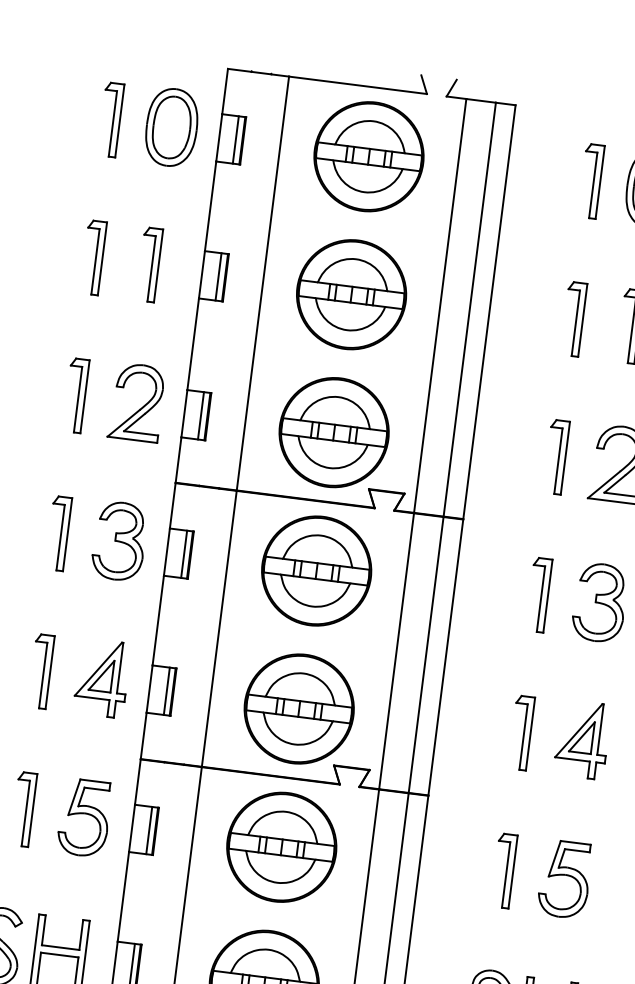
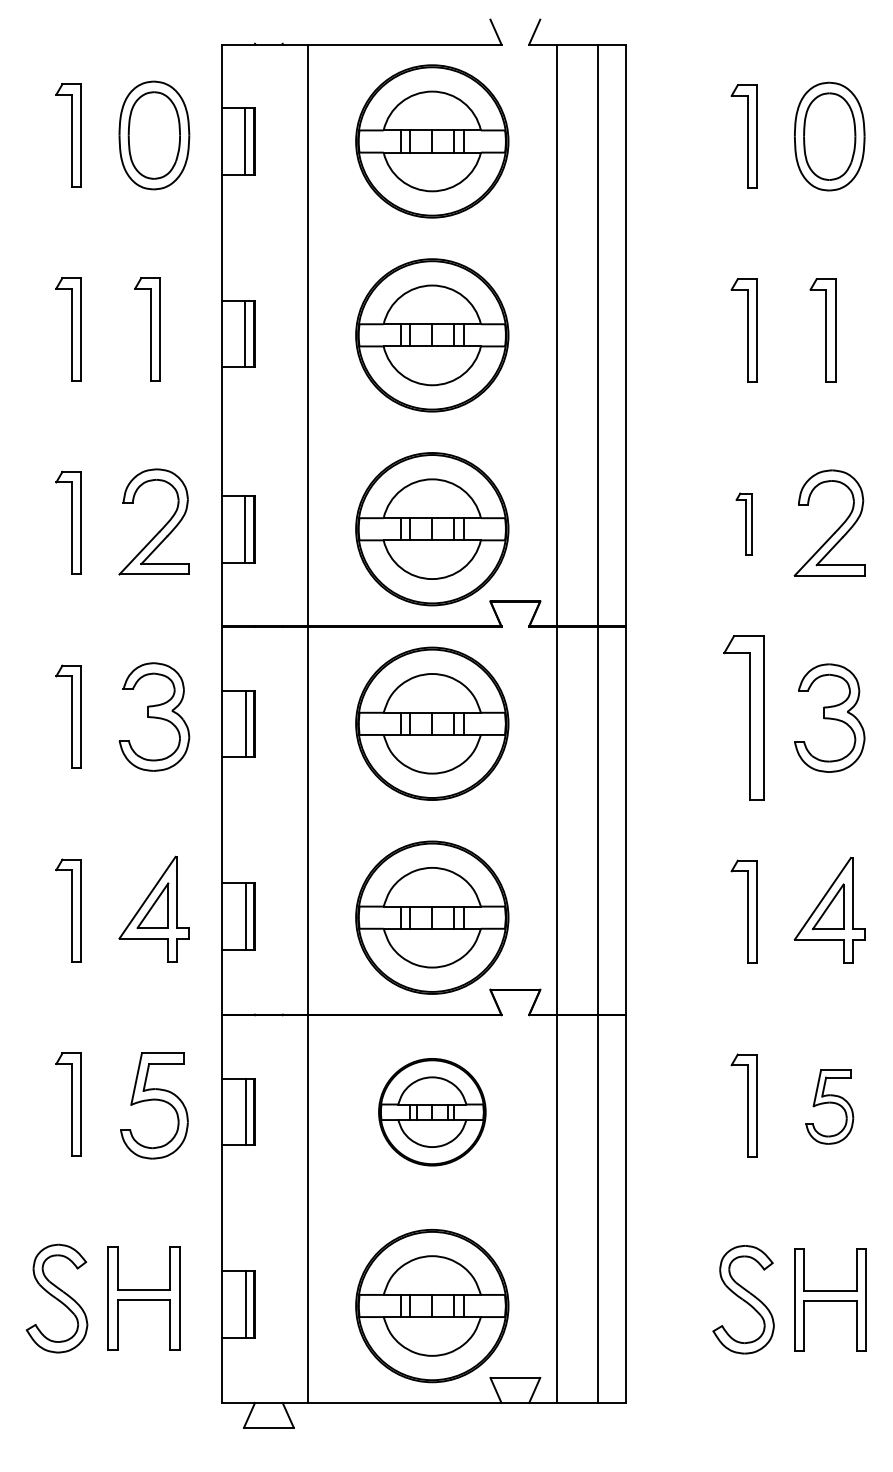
part: (555, 457) -> (743, 524), size x0.6
part: (538, 594) -> (743, 717), size x1.6
part: (281, 847) -> (432, 1112), size x0.7
part: (564, 879) -> (829, 1106), size x0.7

